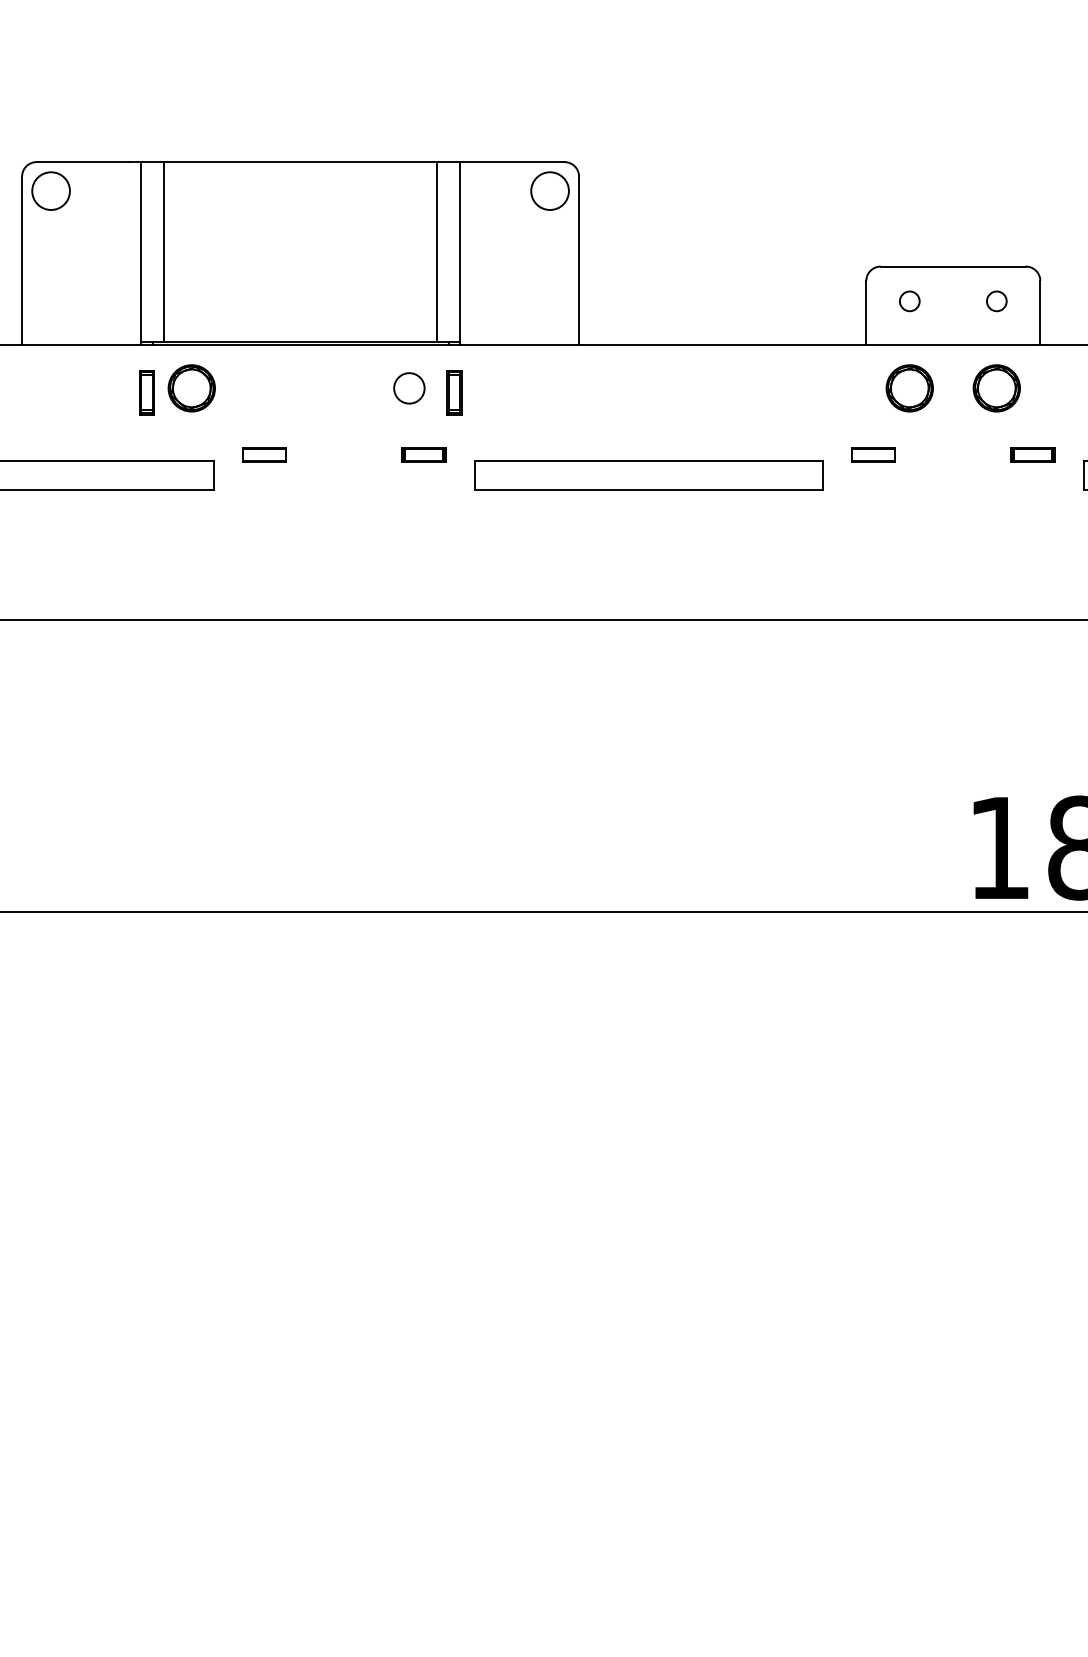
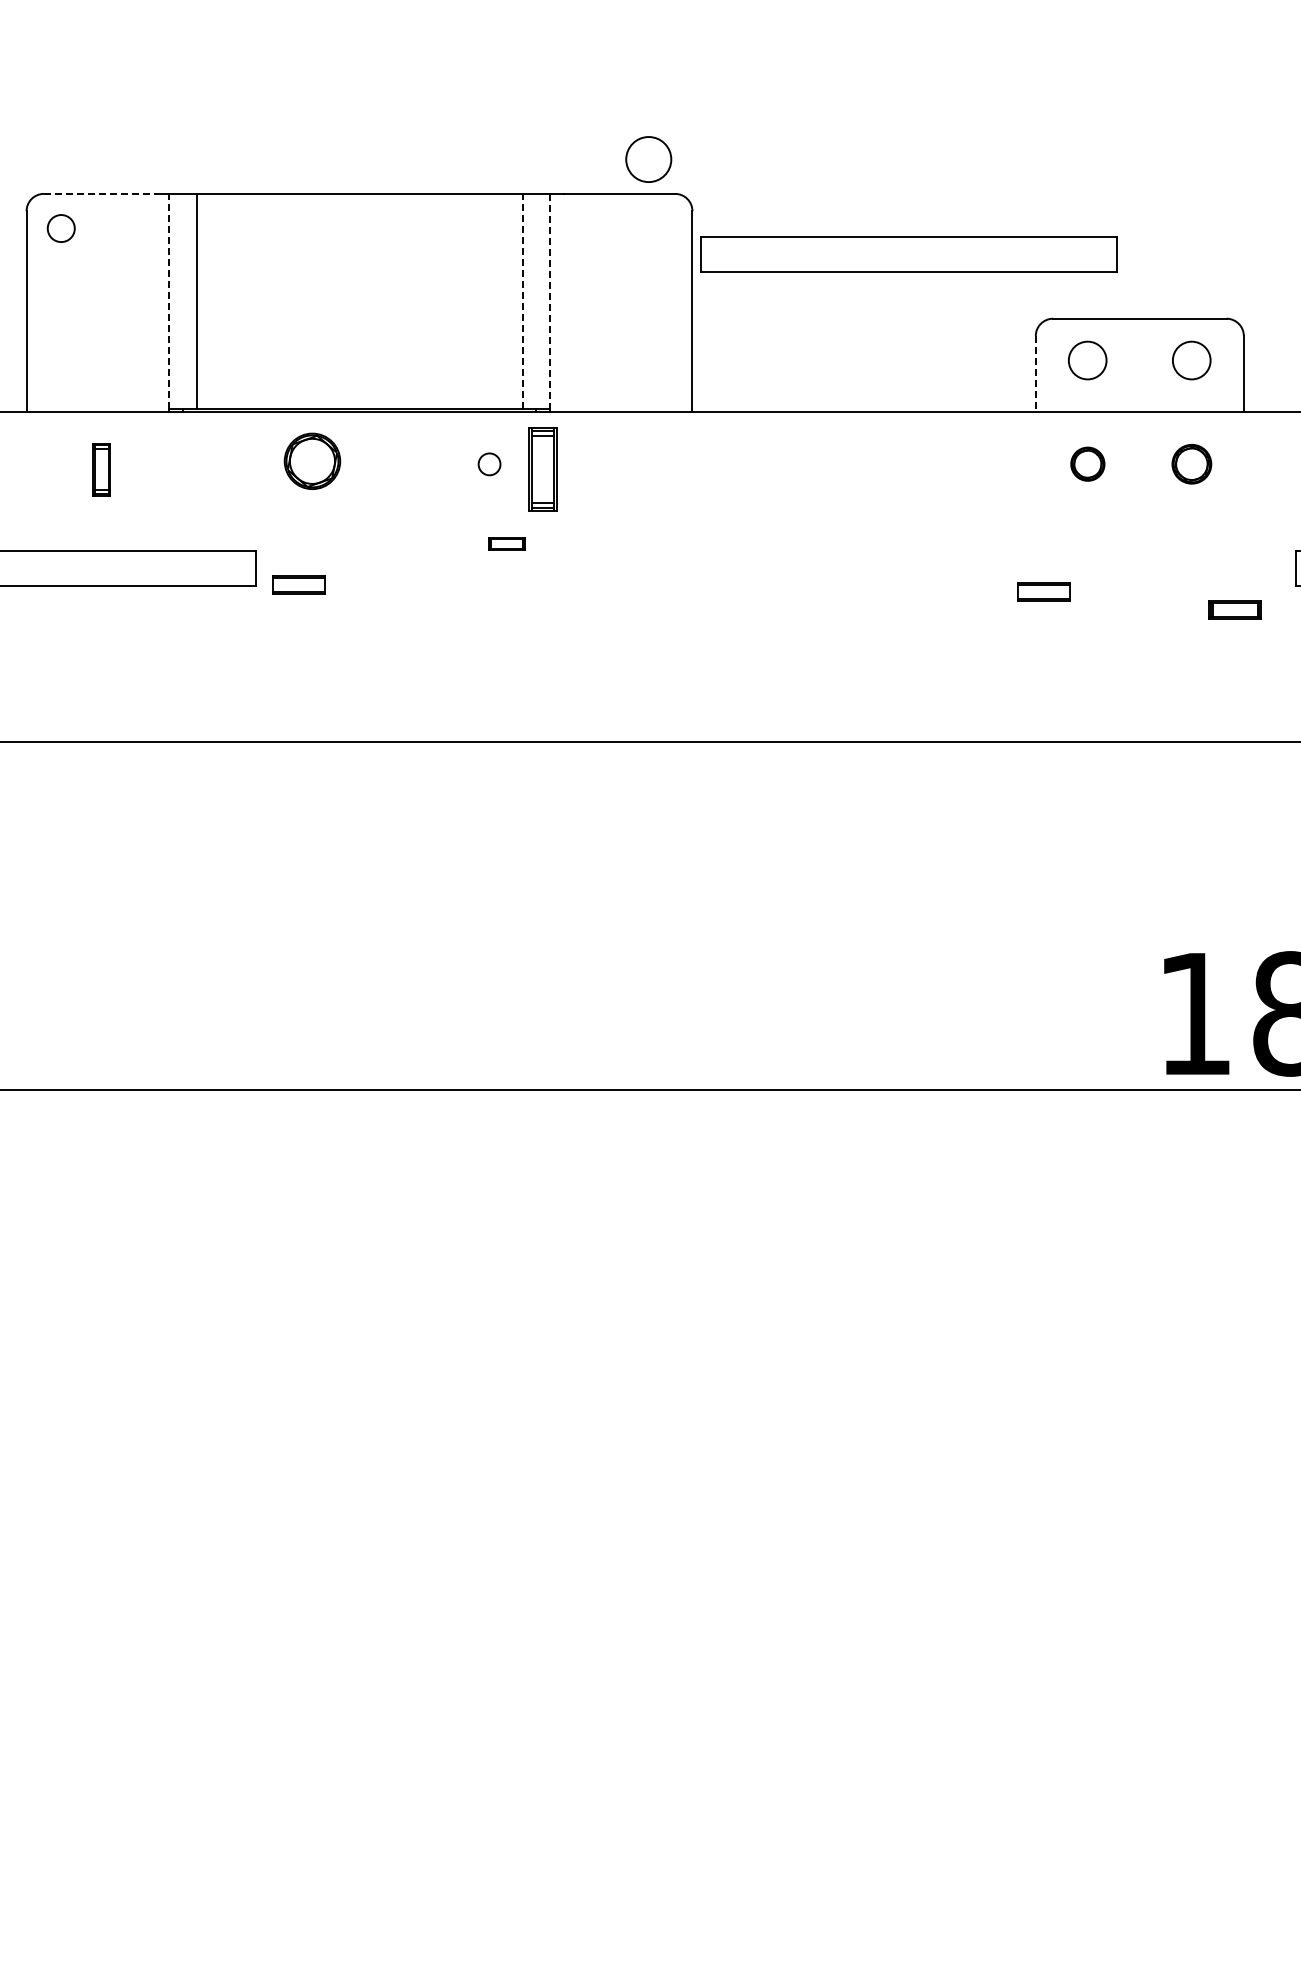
line: (83, 161) -> (99, 193), solid -> dashed
circle: (50, 191) -> (60, 228), size x0.6
circle: (549, 191) -> (648, 159), moved
line: (140, 252) -> (168, 301), solid -> dashed
line: (436, 252) -> (522, 301), solid -> dashed
line: (460, 252) -> (550, 301), solid -> dashed
circle: (909, 300) -> (1087, 359), size x1.6
circle: (996, 300) -> (1191, 359), size x1.6
line: (866, 313) -> (1035, 374), solid -> dashed
part: (191, 387) -> (312, 460), moved
part: (909, 387) -> (1087, 463), size x0.6
part: (996, 387) -> (1191, 463), size x0.7
circle: (409, 388) -> (489, 464), size x0.6
part: (146, 392) -> (101, 469), moved
part: (454, 392) -> (543, 469), size x1.6
part: (263, 454) -> (298, 584), moved
part: (423, 454) -> (506, 543), size x0.7
part: (872, 454) -> (1043, 591), moved
part: (1032, 454) -> (1234, 609), moved
part: (648, 475) -> (908, 254), moved

